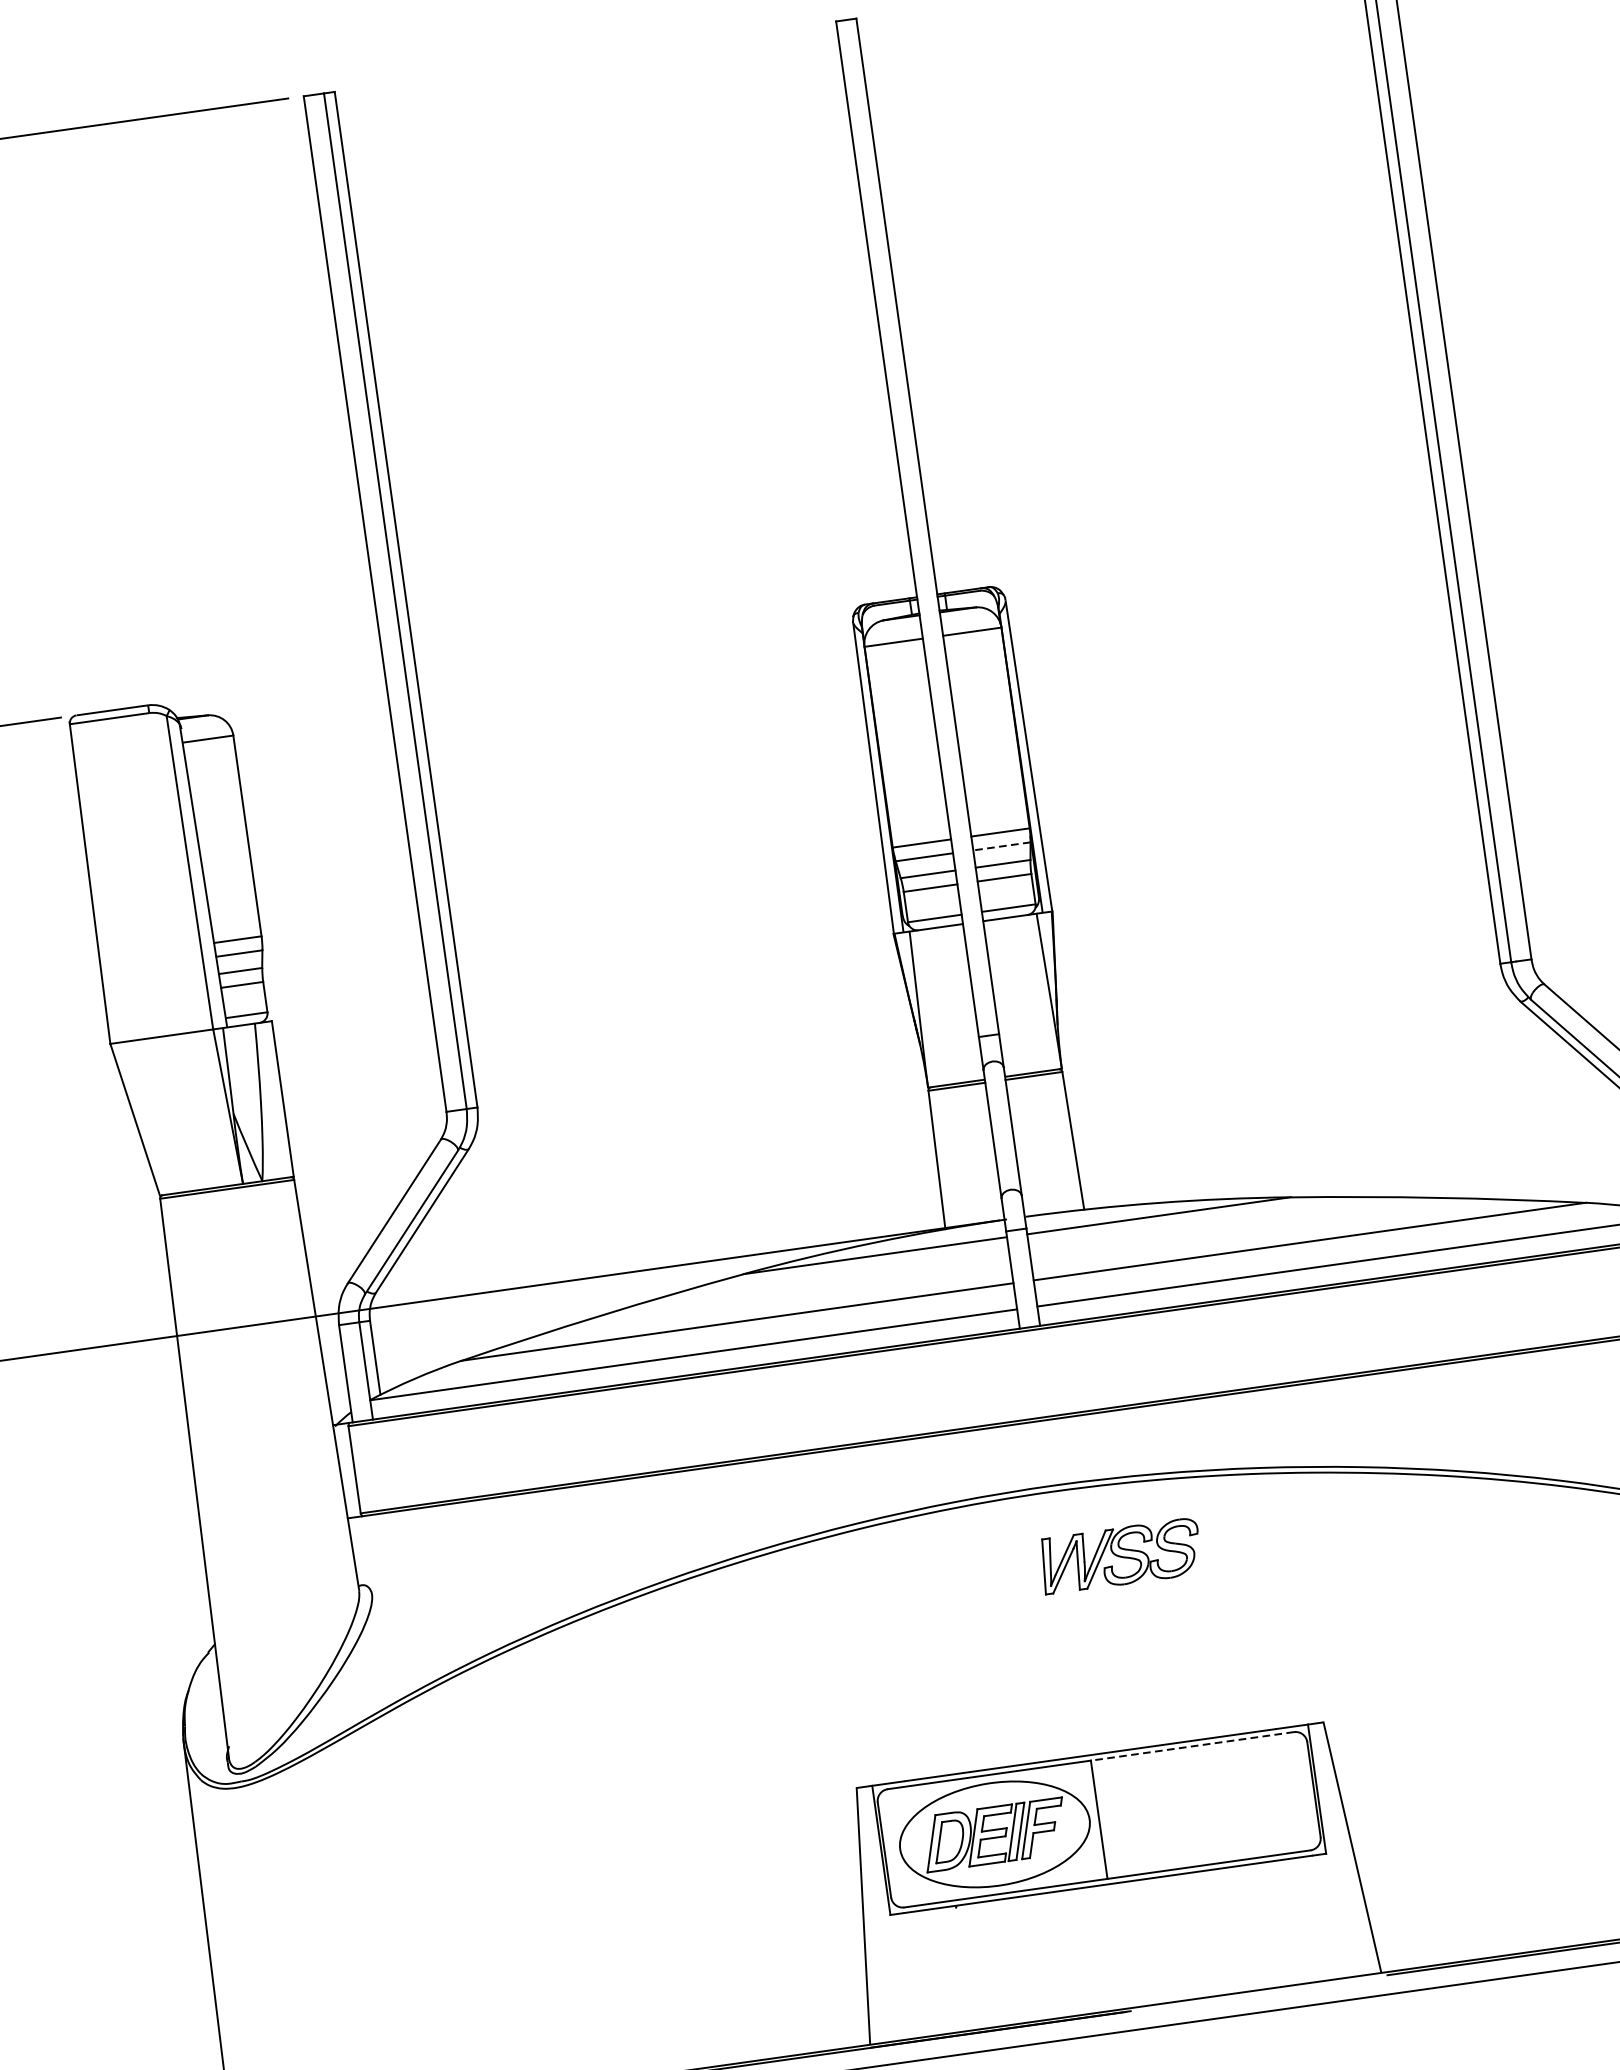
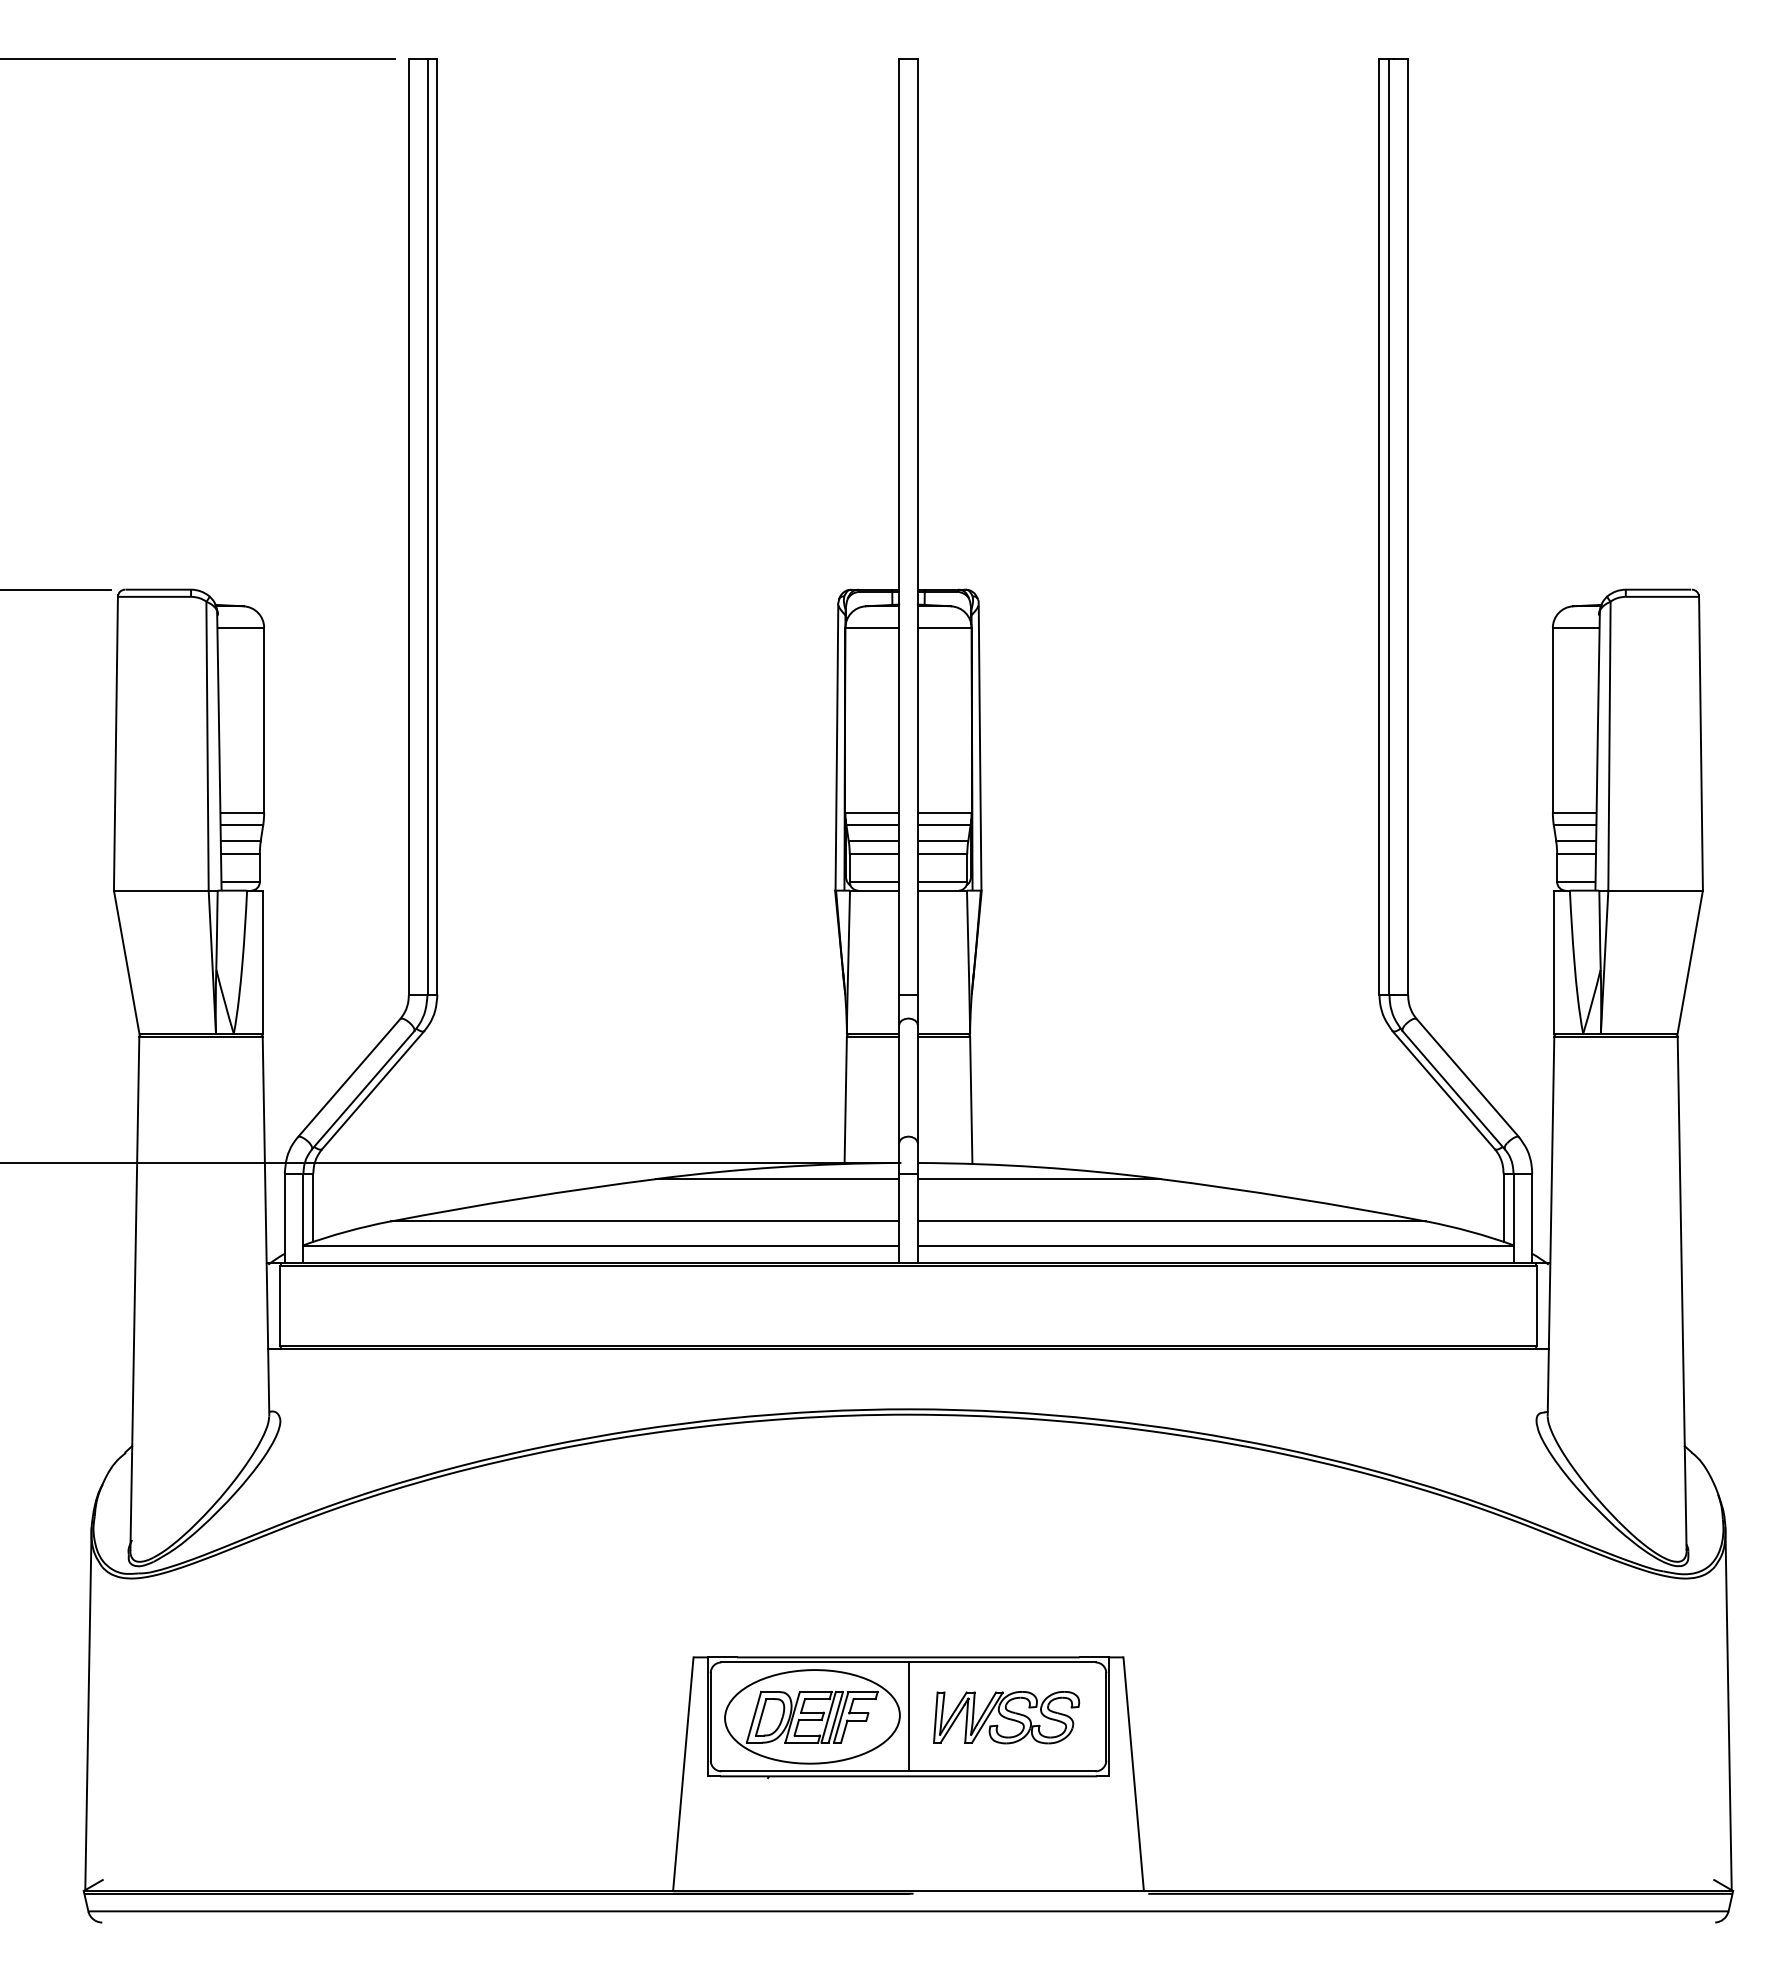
line: (1001, 846) -> (943, 825), dashed -> solid
part: (1120, 1556) -> (1006, 1717), moved
line: (1192, 1746) -> (1002, 1662), dashed -> solid

